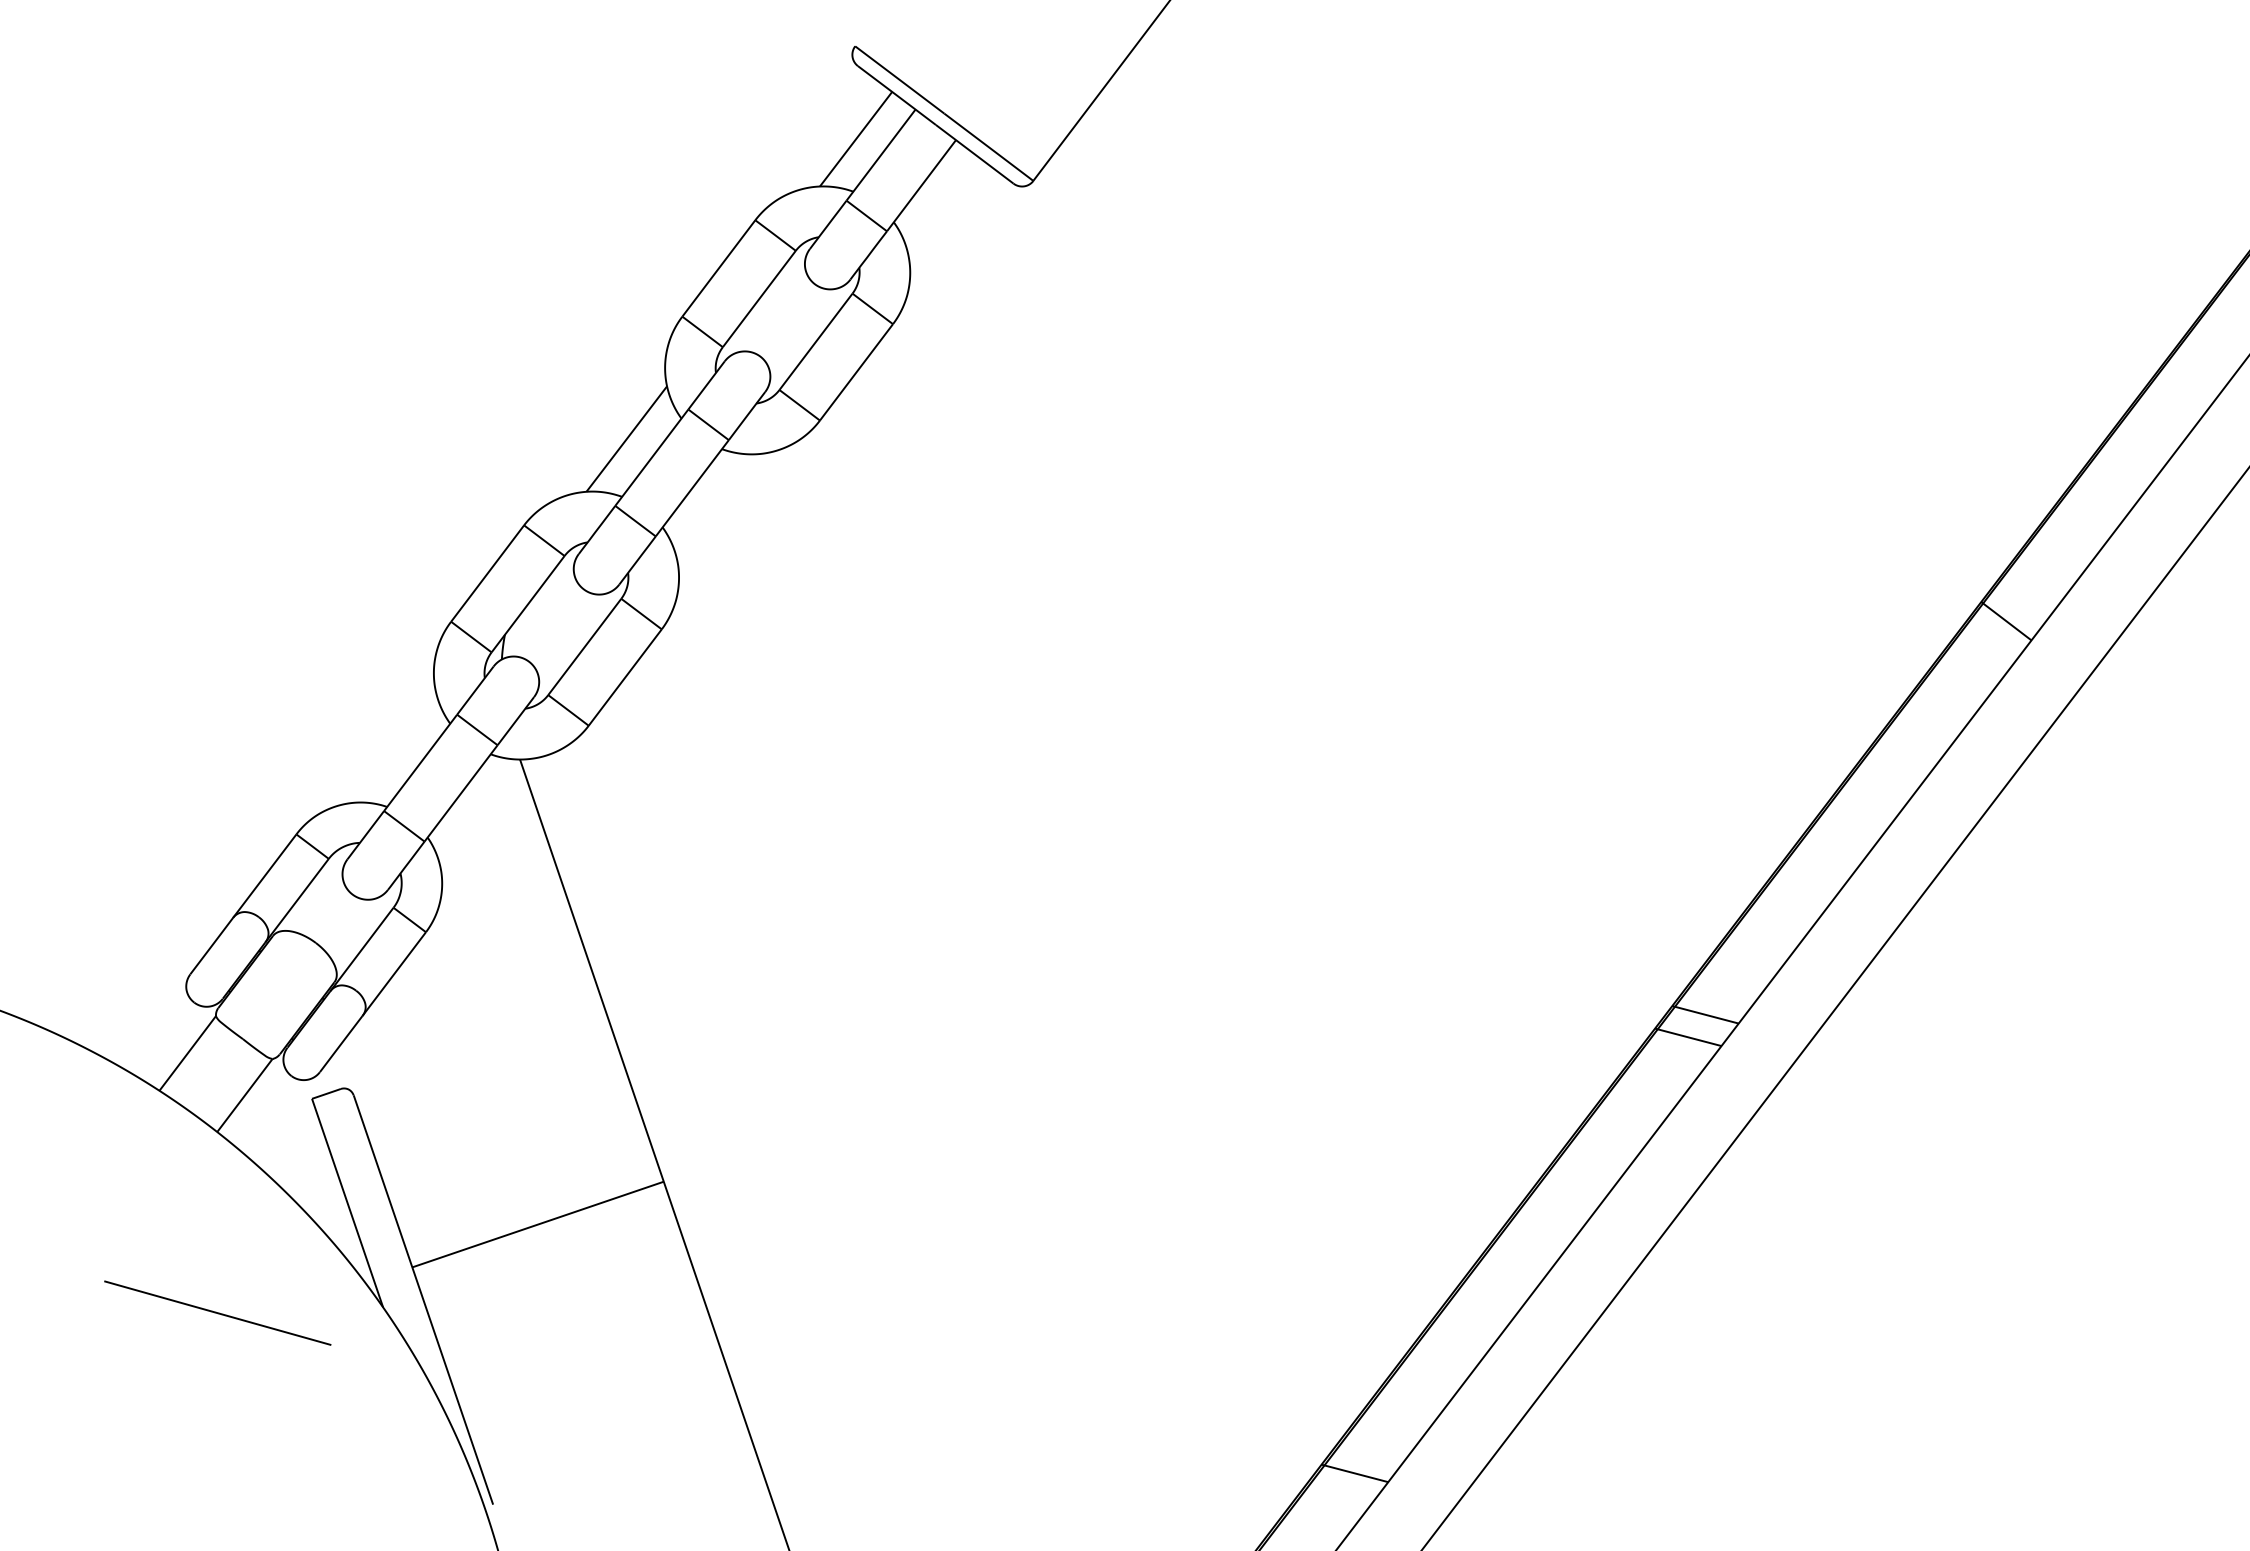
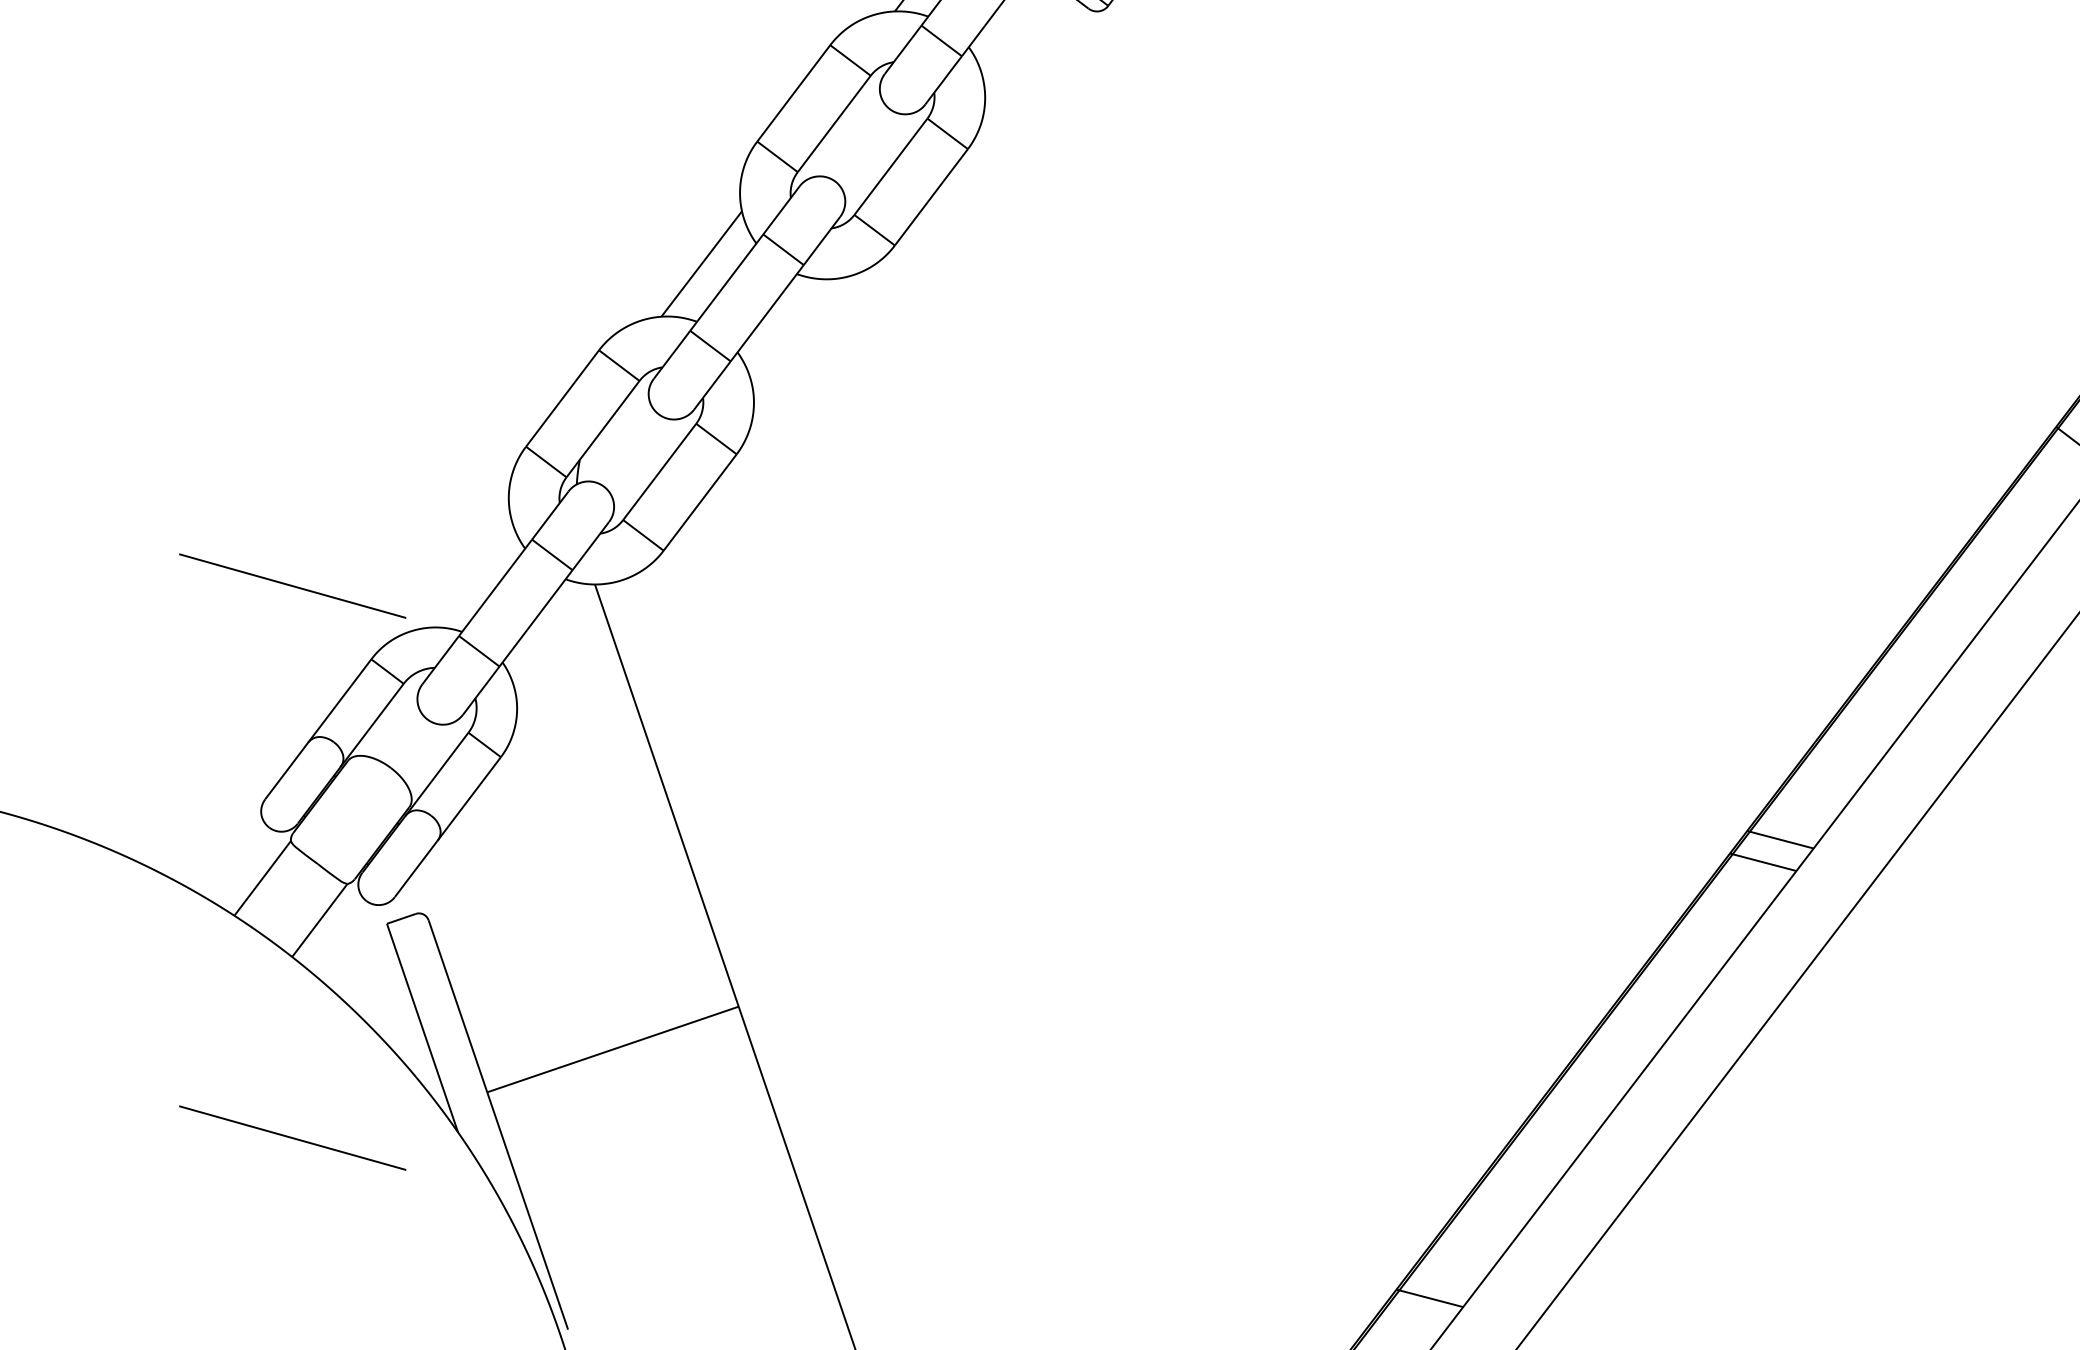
line: (217, 760) -> (292, 585), added

